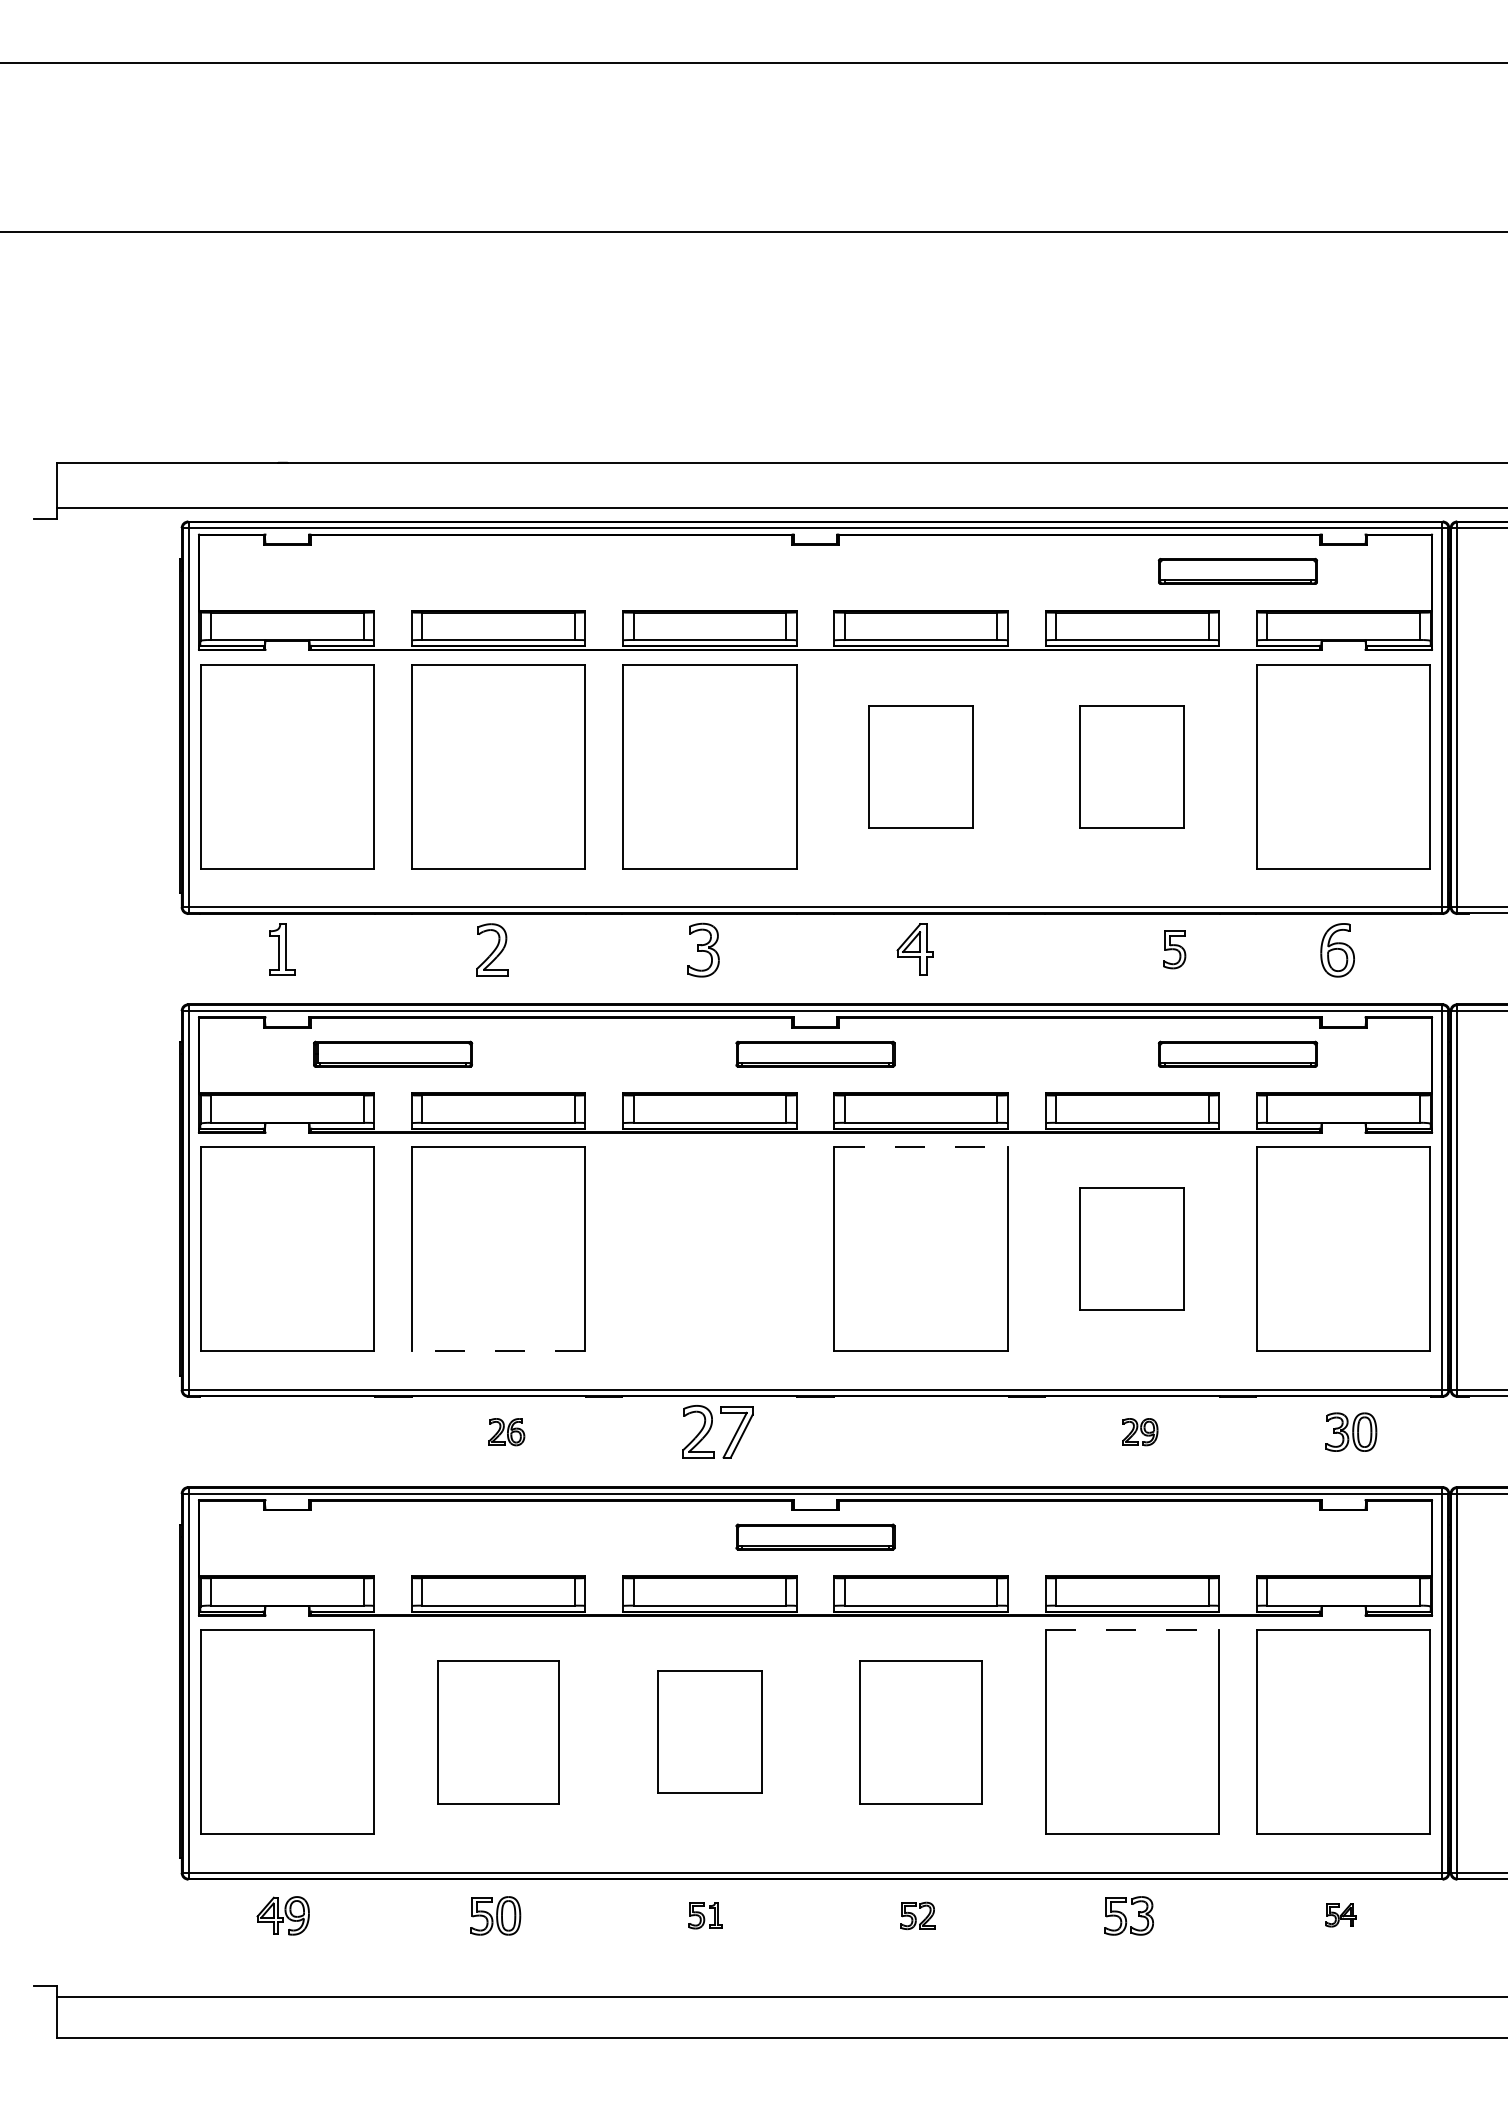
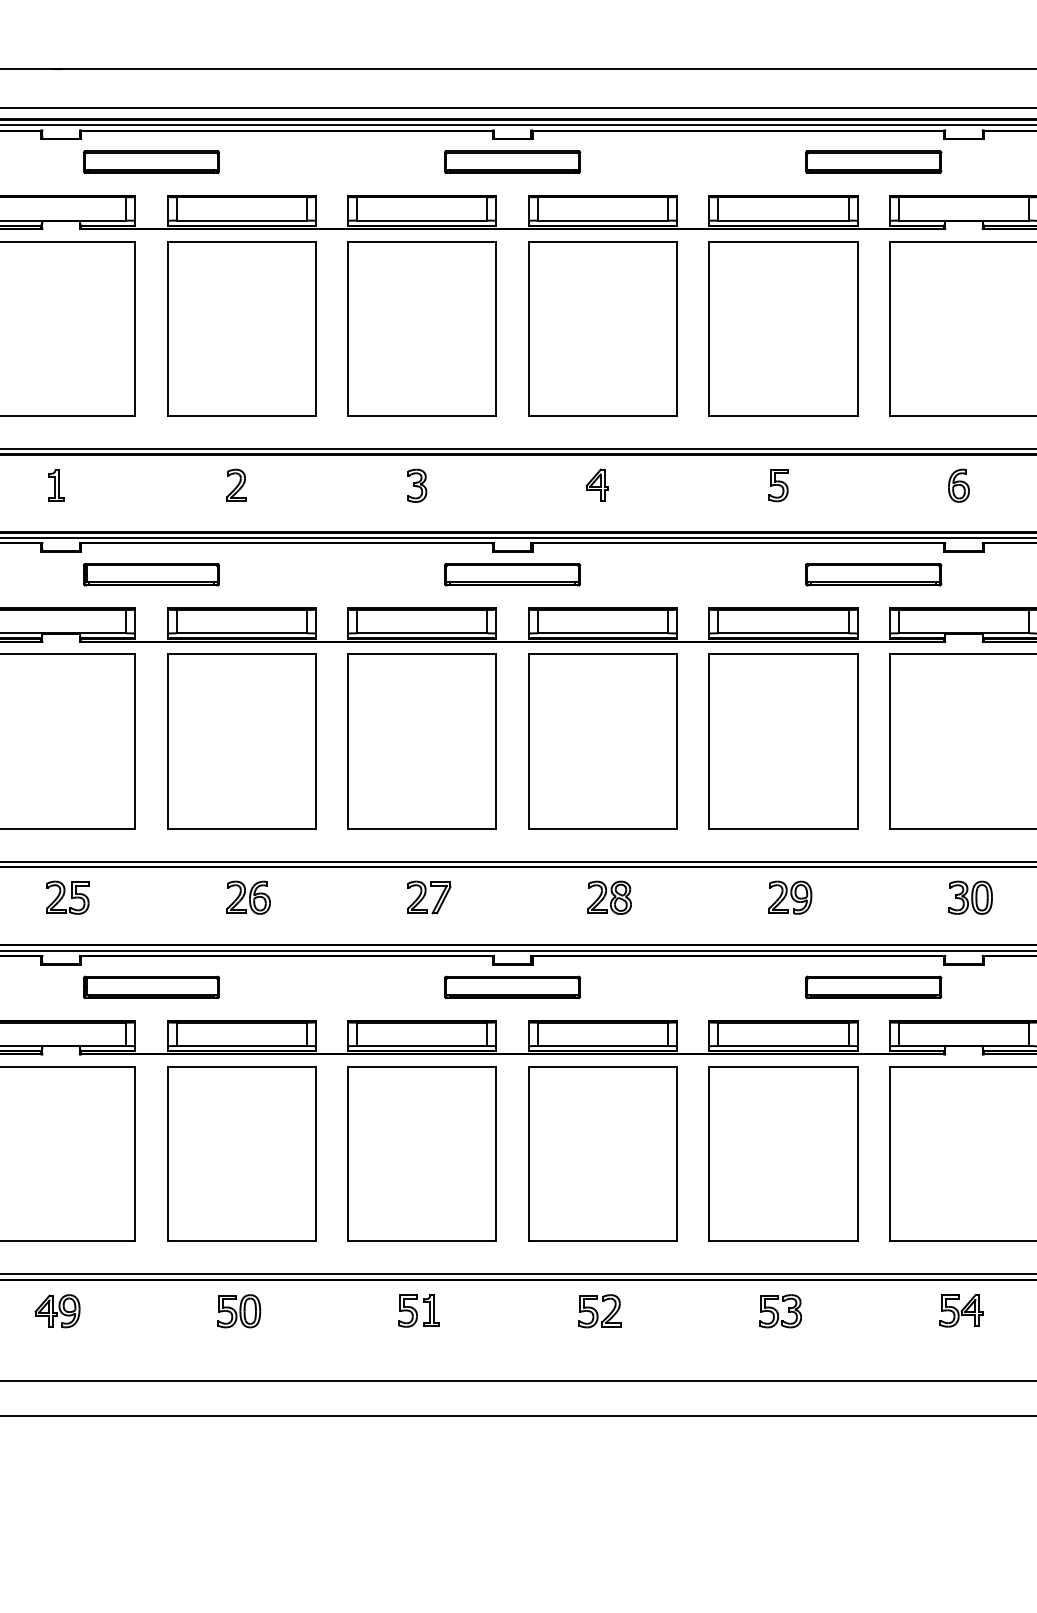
part: (393, 571) -> (151, 162), added
part: (815, 571) -> (512, 162), added
part: (920, 766) -> (602, 328), size x1.67
part: (1132, 766) -> (783, 328), size x1.67
part: (281, 949) -> (56, 485), size x0.71
part: (492, 949) -> (236, 485), size x0.71
part: (914, 949) -> (597, 485), size x0.71
part: (1174, 949) -> (778, 485), moved
part: (1337, 949) -> (958, 485), size x0.71
part: (703, 950) -> (416, 486), size x0.71
line: (921, 1147) -> (603, 654), dashed -> solid
part: (709, 1248) -> (421, 740), added
part: (1132, 1248) -> (783, 740), size x1.67
line: (498, 1351) -> (241, 828), dashed -> solid
part: (294, 1431) -> (67, 897), added
part: (506, 1431) -> (248, 897), size x1.43
part: (717, 1431) -> (428, 897), size x0.71
part: (1139, 1431) -> (789, 897), size x1.43
part: (928, 1432) -> (609, 898), added
part: (393, 1536) -> (151, 986), added
part: (1237, 1536) -> (873, 986), added
line: (1132, 1630) -> (783, 1067), dashed -> solid
part: (498, 1731) -> (241, 1153), size x1.43
part: (709, 1731) -> (421, 1153), size x1.67
part: (920, 1731) -> (602, 1153), size x1.43
part: (705, 1915) -> (418, 1310), size x1.43
part: (917, 1915) -> (599, 1310), size x1.43
part: (1340, 1915) -> (961, 1310), size x1.67

